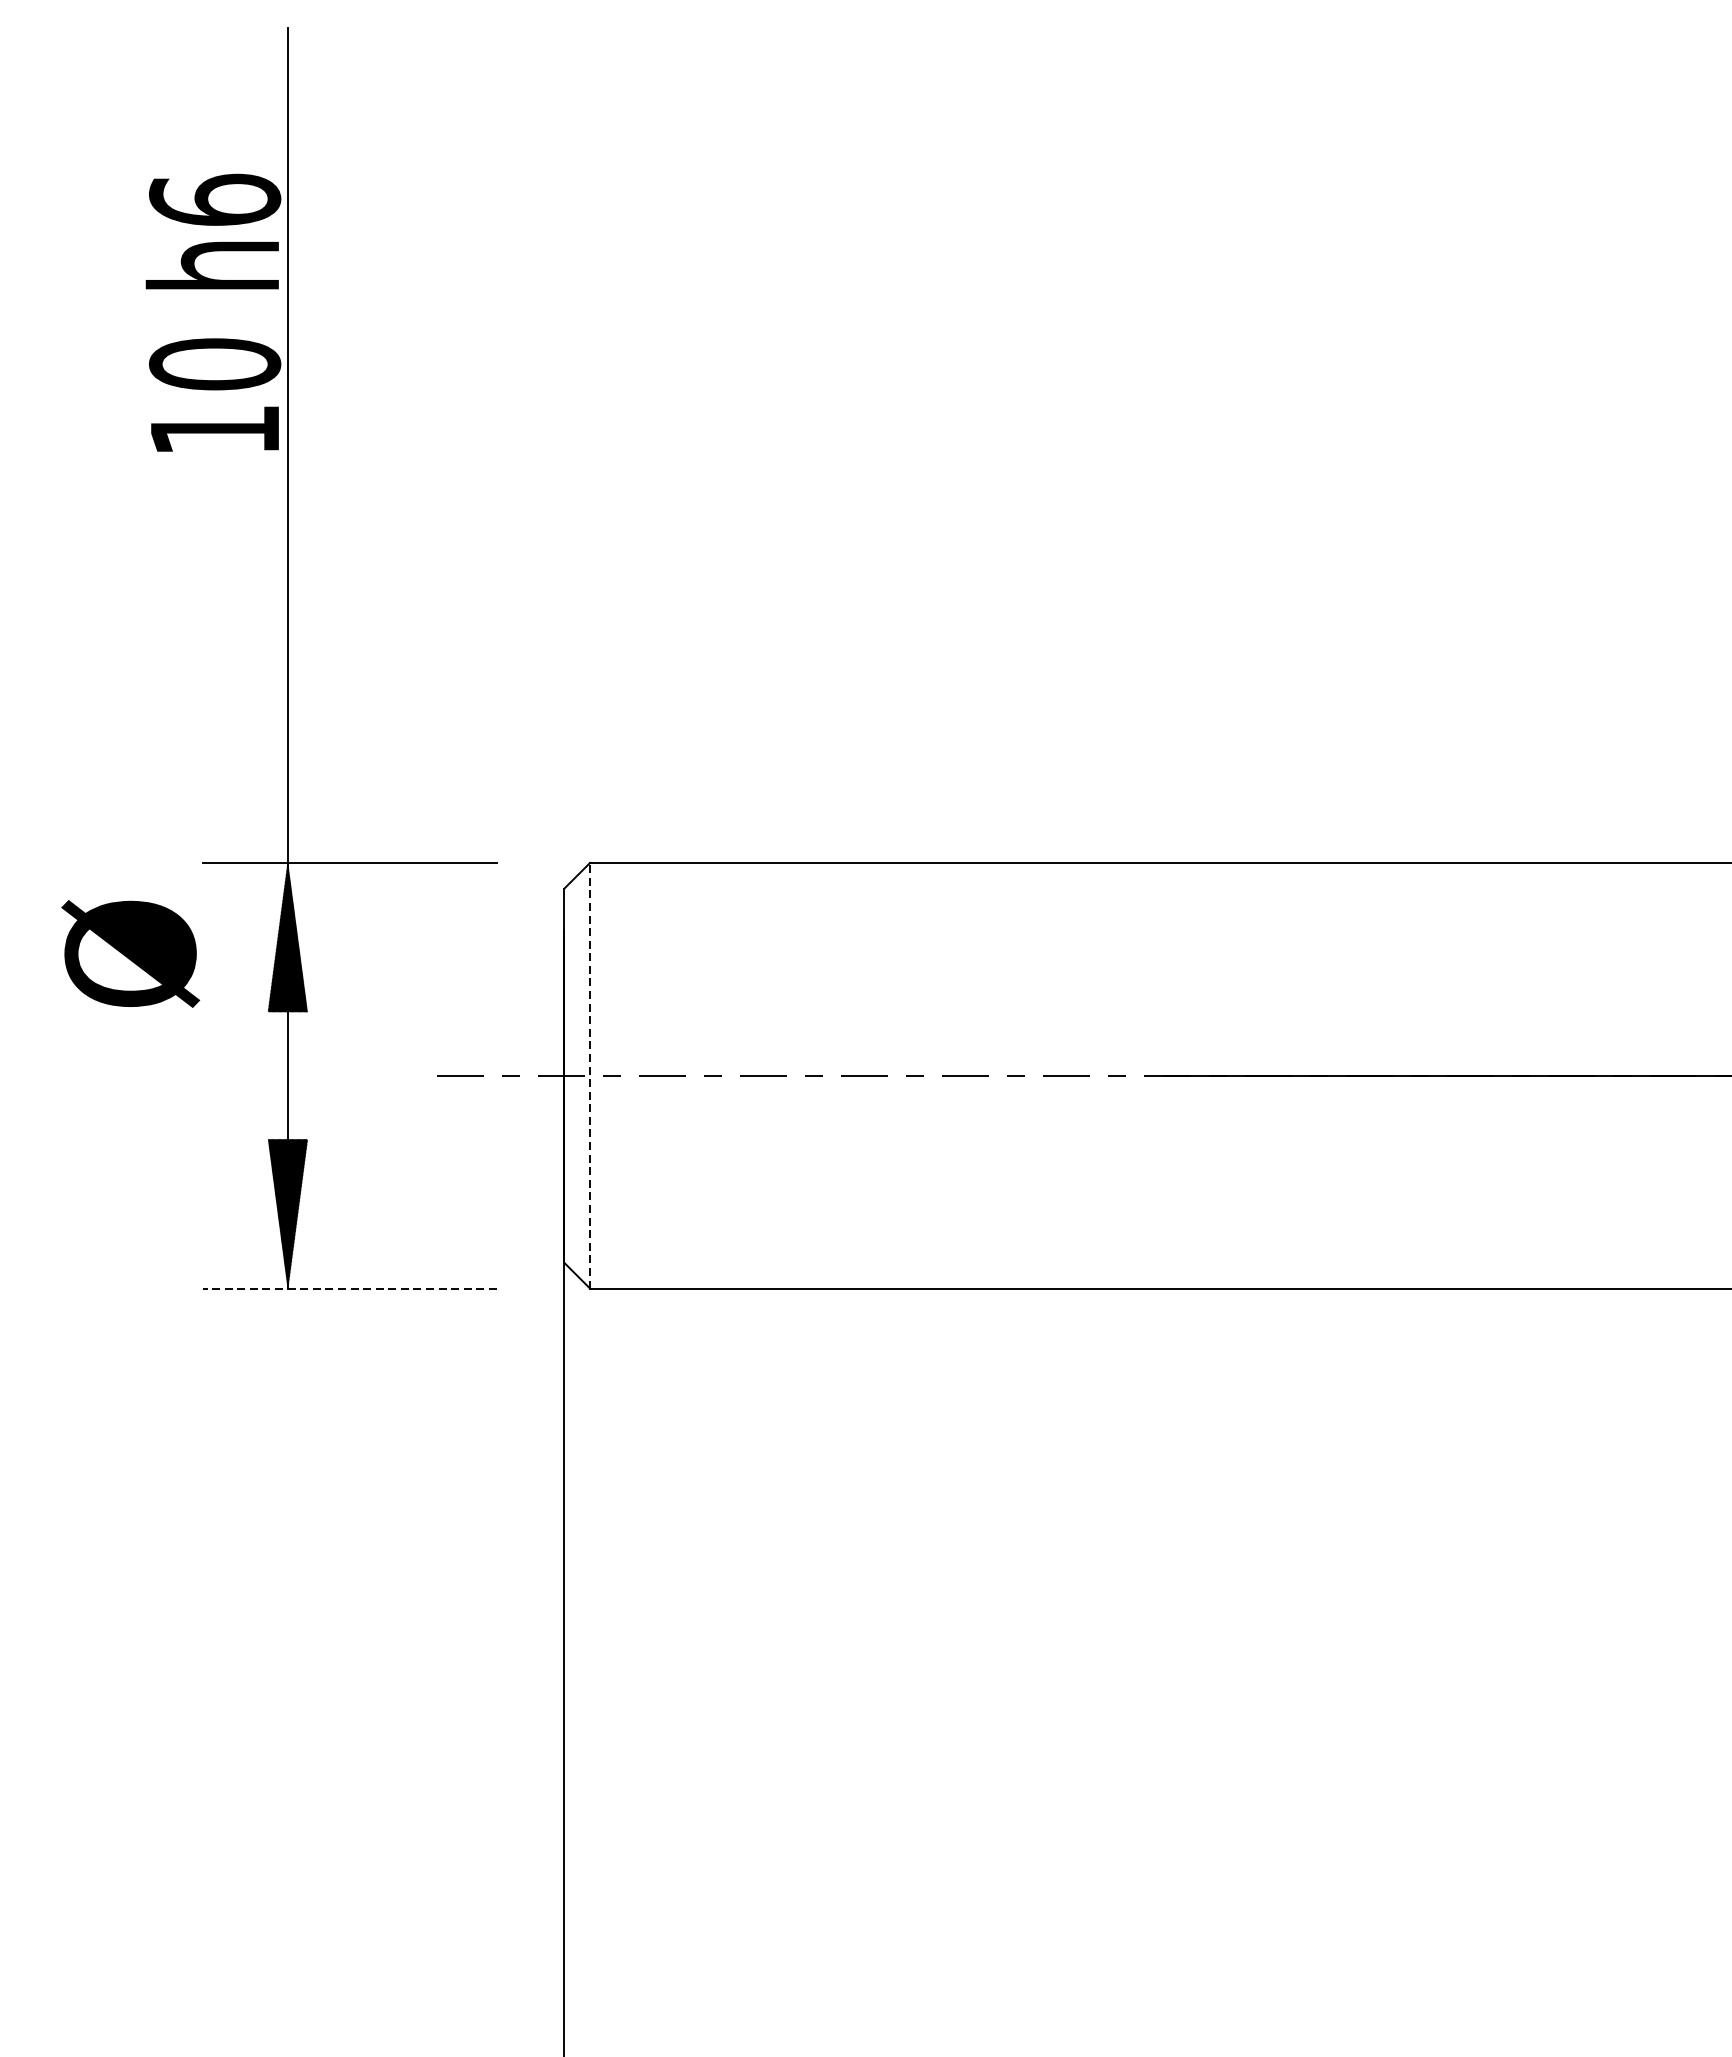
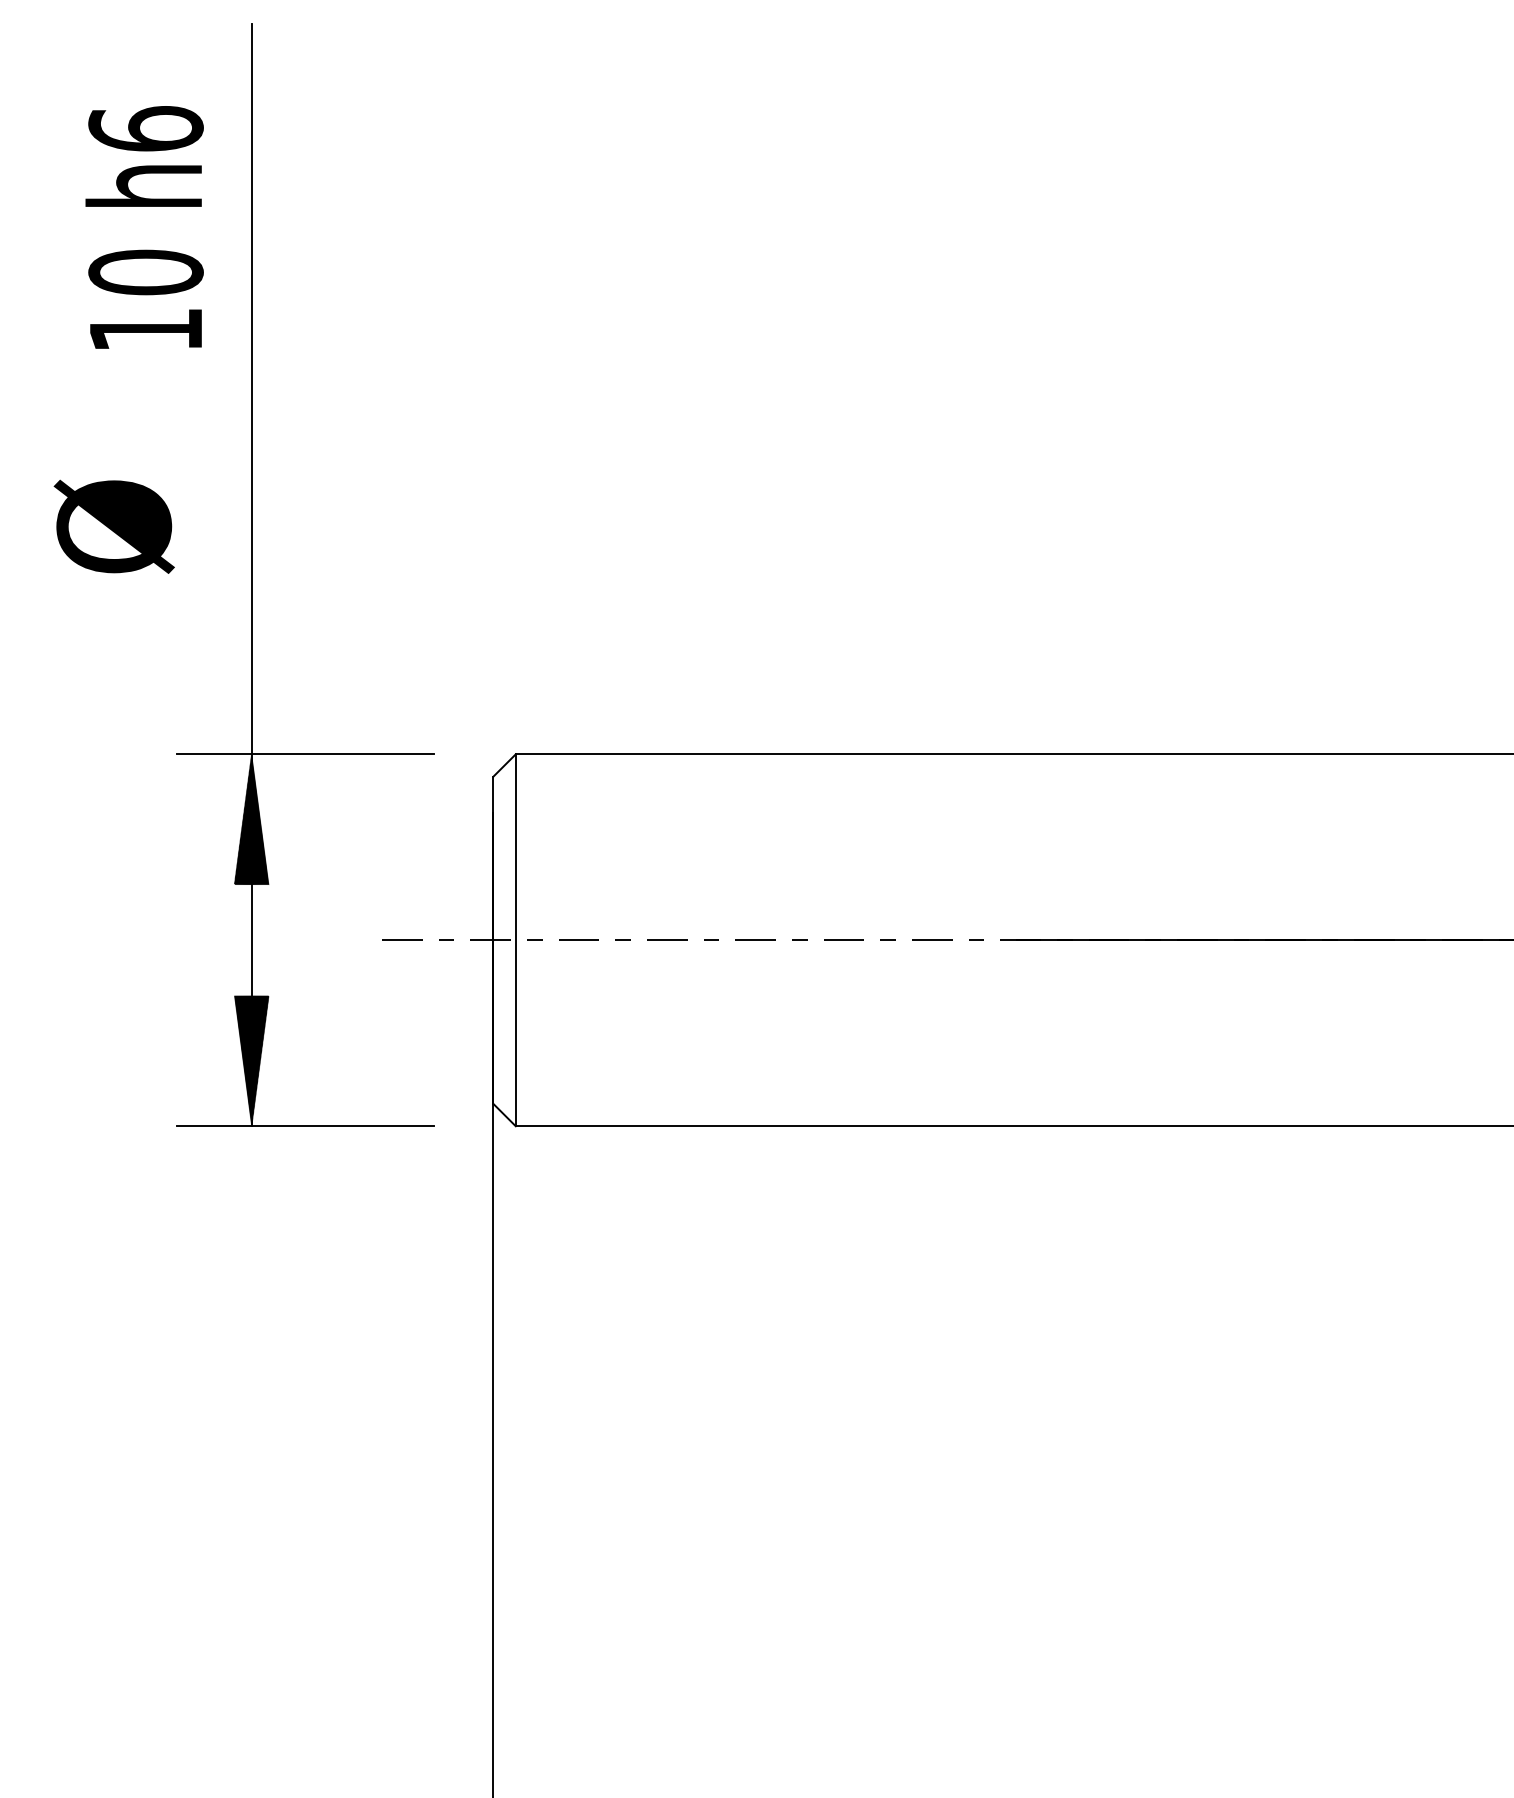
text: (213, 312) -> (144, 227), moved
text: (129, 953) -> (113, 526), moved
line: (589, 1075) -> (515, 940), dashed -> solid
line: (349, 1288) -> (305, 1126), dashed -> solid

